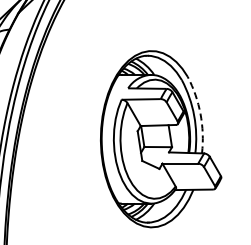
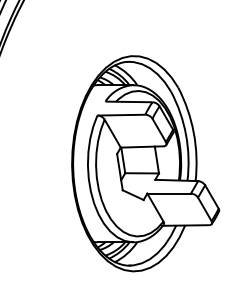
arc: (200, 114) -> (193, 133), dashed -> solid

